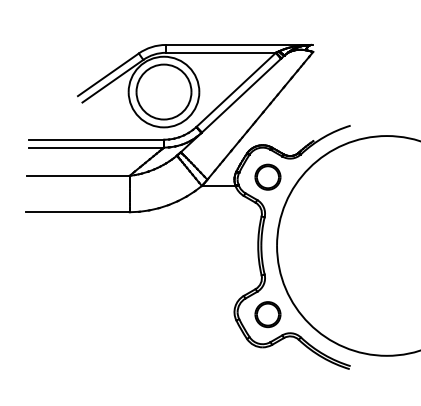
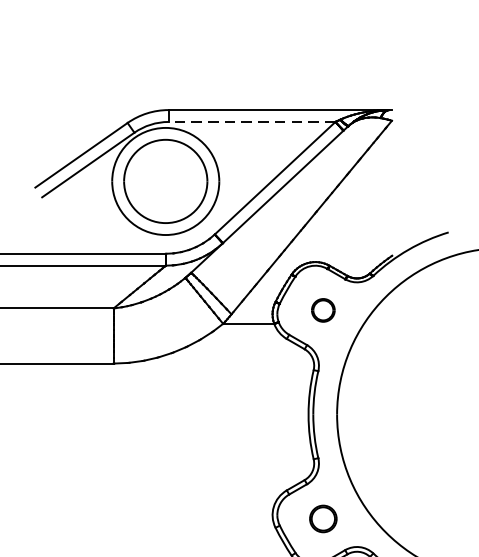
line: (220, 52) -> (251, 121), solid -> dashed
part: (267, 176) -> (322, 309), size x0.6
part: (267, 314) -> (322, 518), size x0.7

